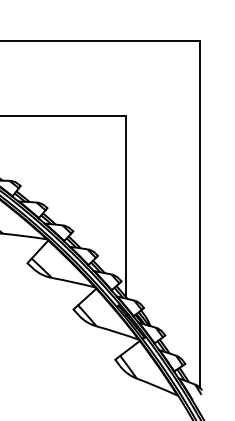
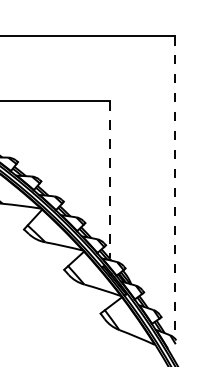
line: (125, 205) -> (109, 179), solid -> dashed
line: (200, 215) -> (174, 187), solid -> dashed

